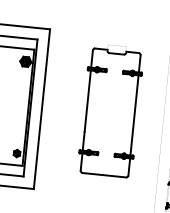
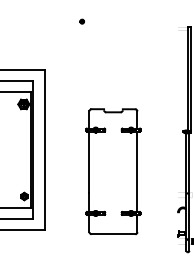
part: (110, 112) -> (113, 171), moved

